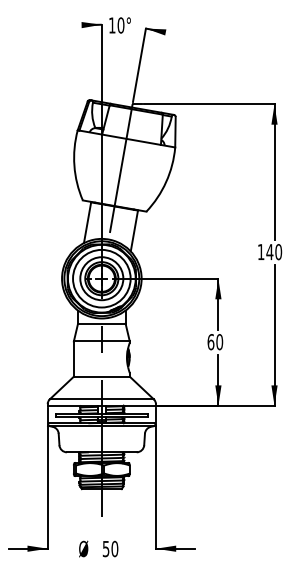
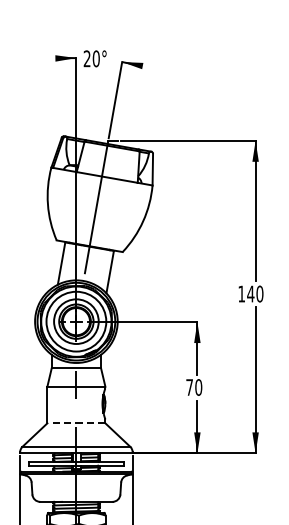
text: (112, 25) -> (87, 58), 10° -> 20°
text: (210, 342) -> (189, 387), 60 -> 70
line: (101, 376) -> (76, 423), solid -> dashed

